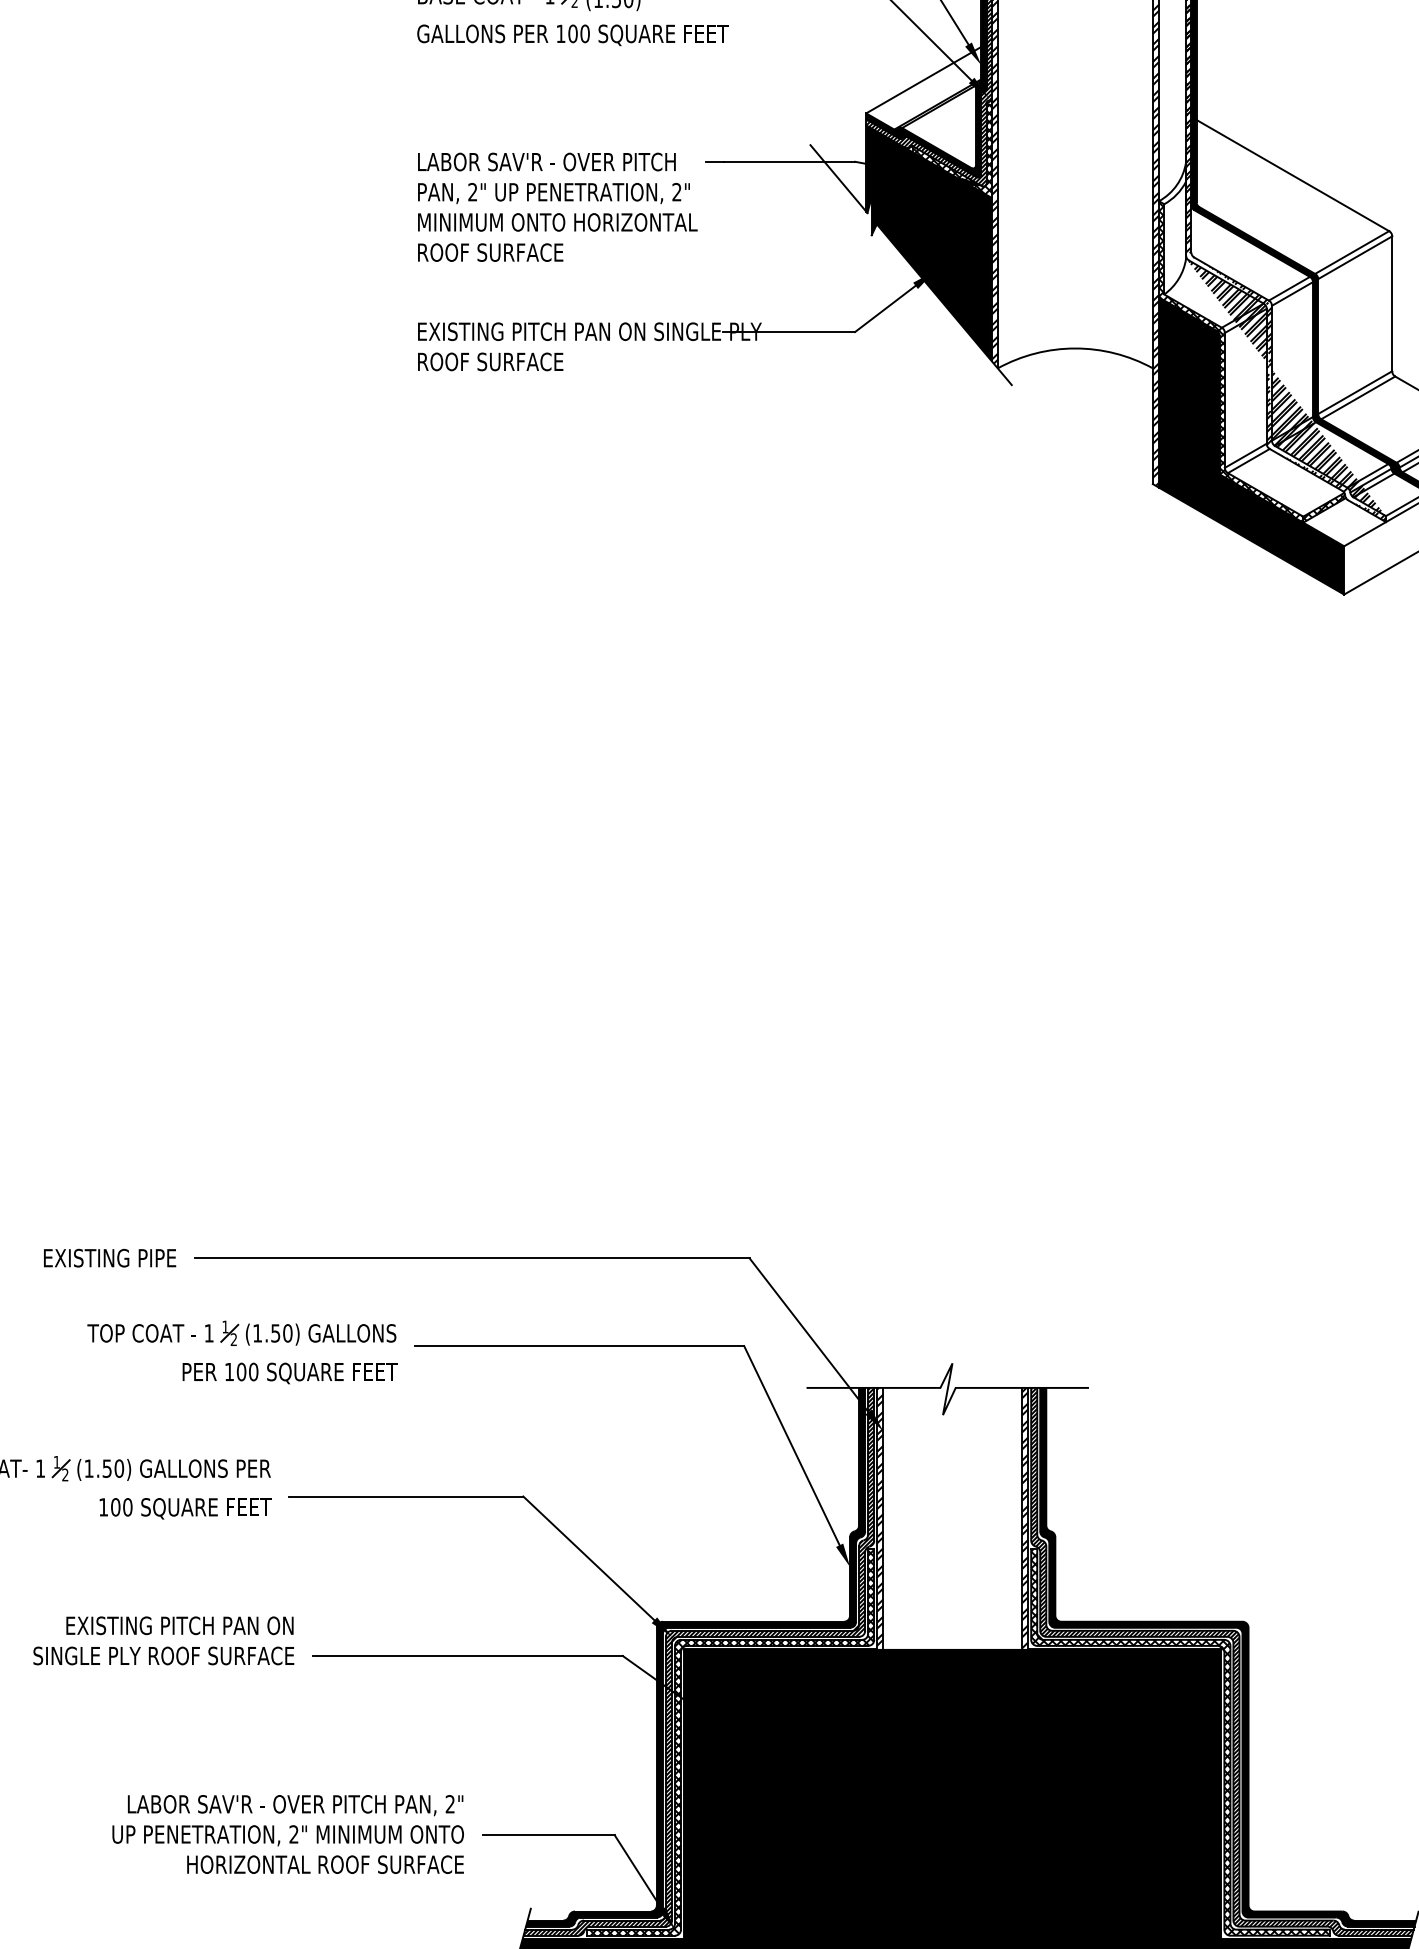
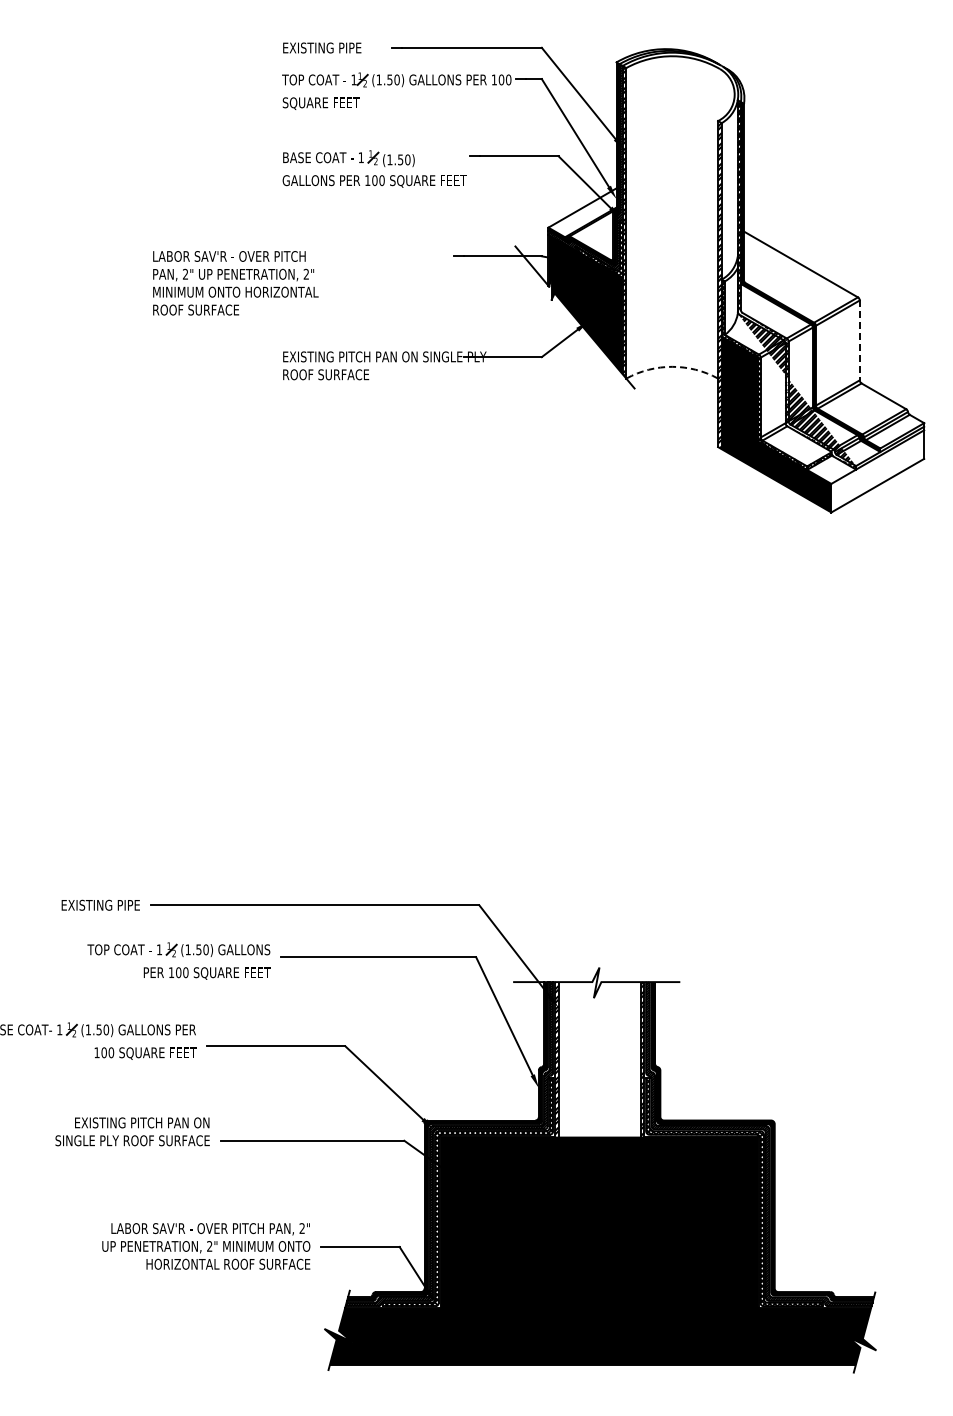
text: (557, 207) -> (235, 283), moved
line: (1391, 303) -> (859, 340), solid -> dashed
arc: (1075, 347) -> (672, 366), solid -> dashed

